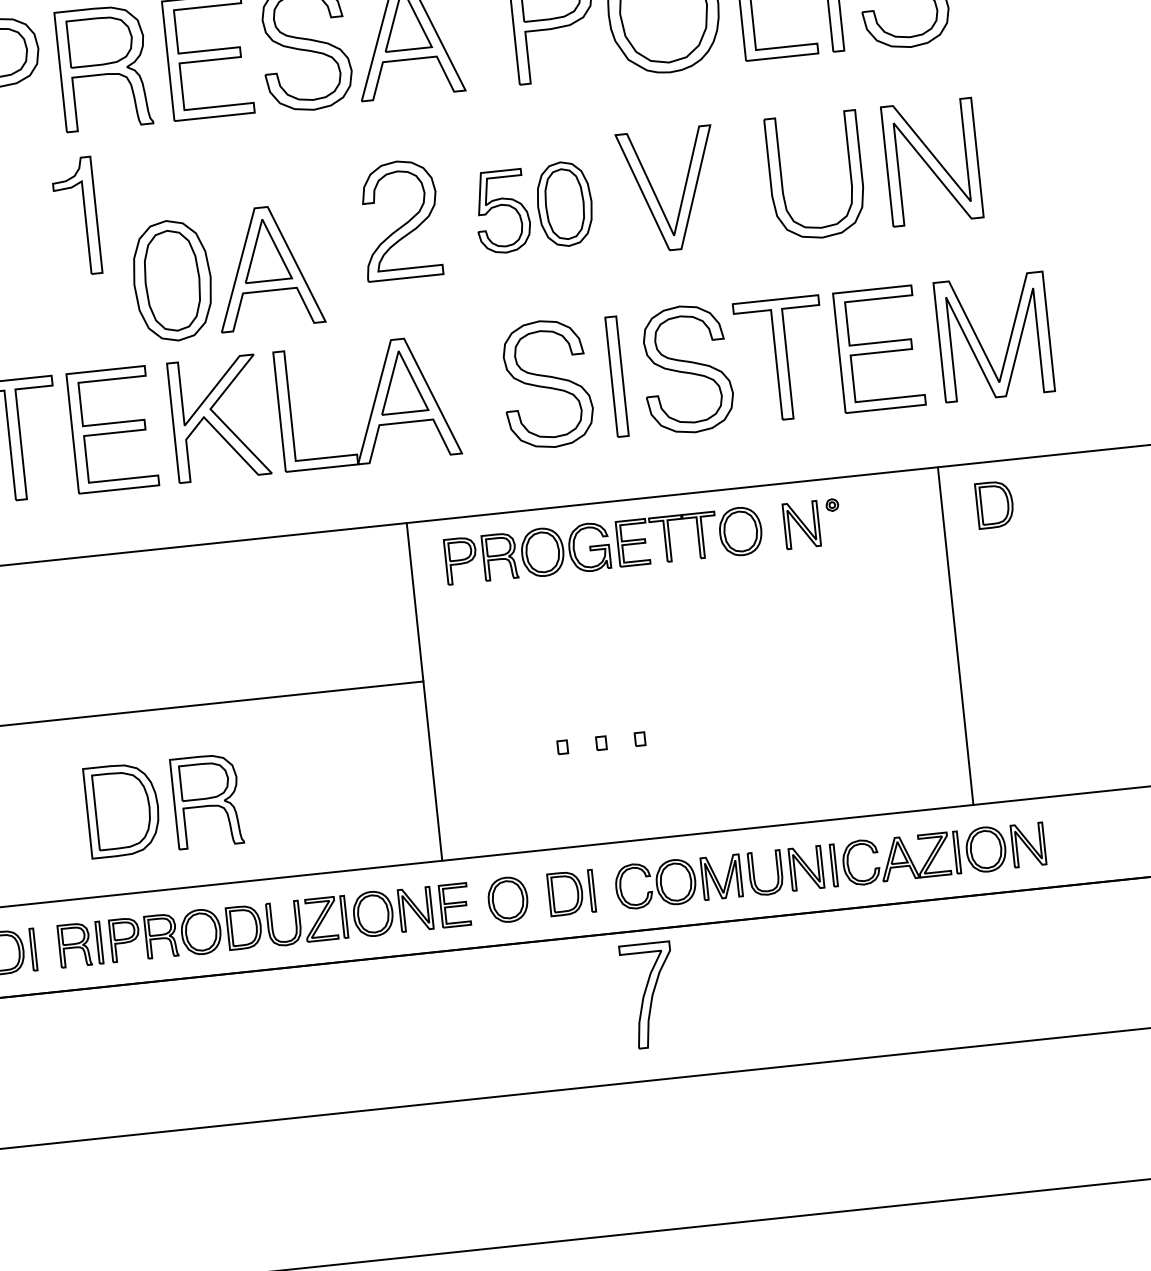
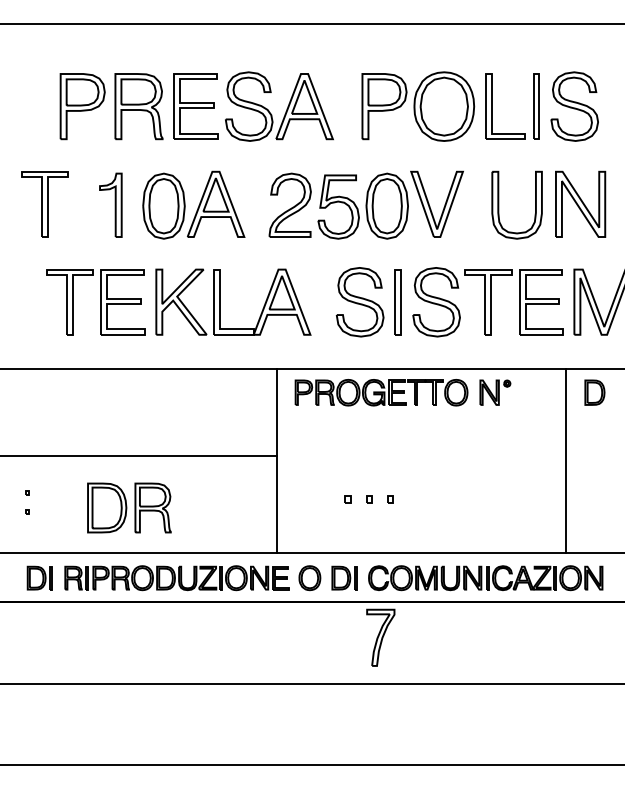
part: (532, 206) -> (362, 205), size x1.43
part: (75, 215) -> (110, 204), moved
part: (226, 271) -> (193, 204), moved

